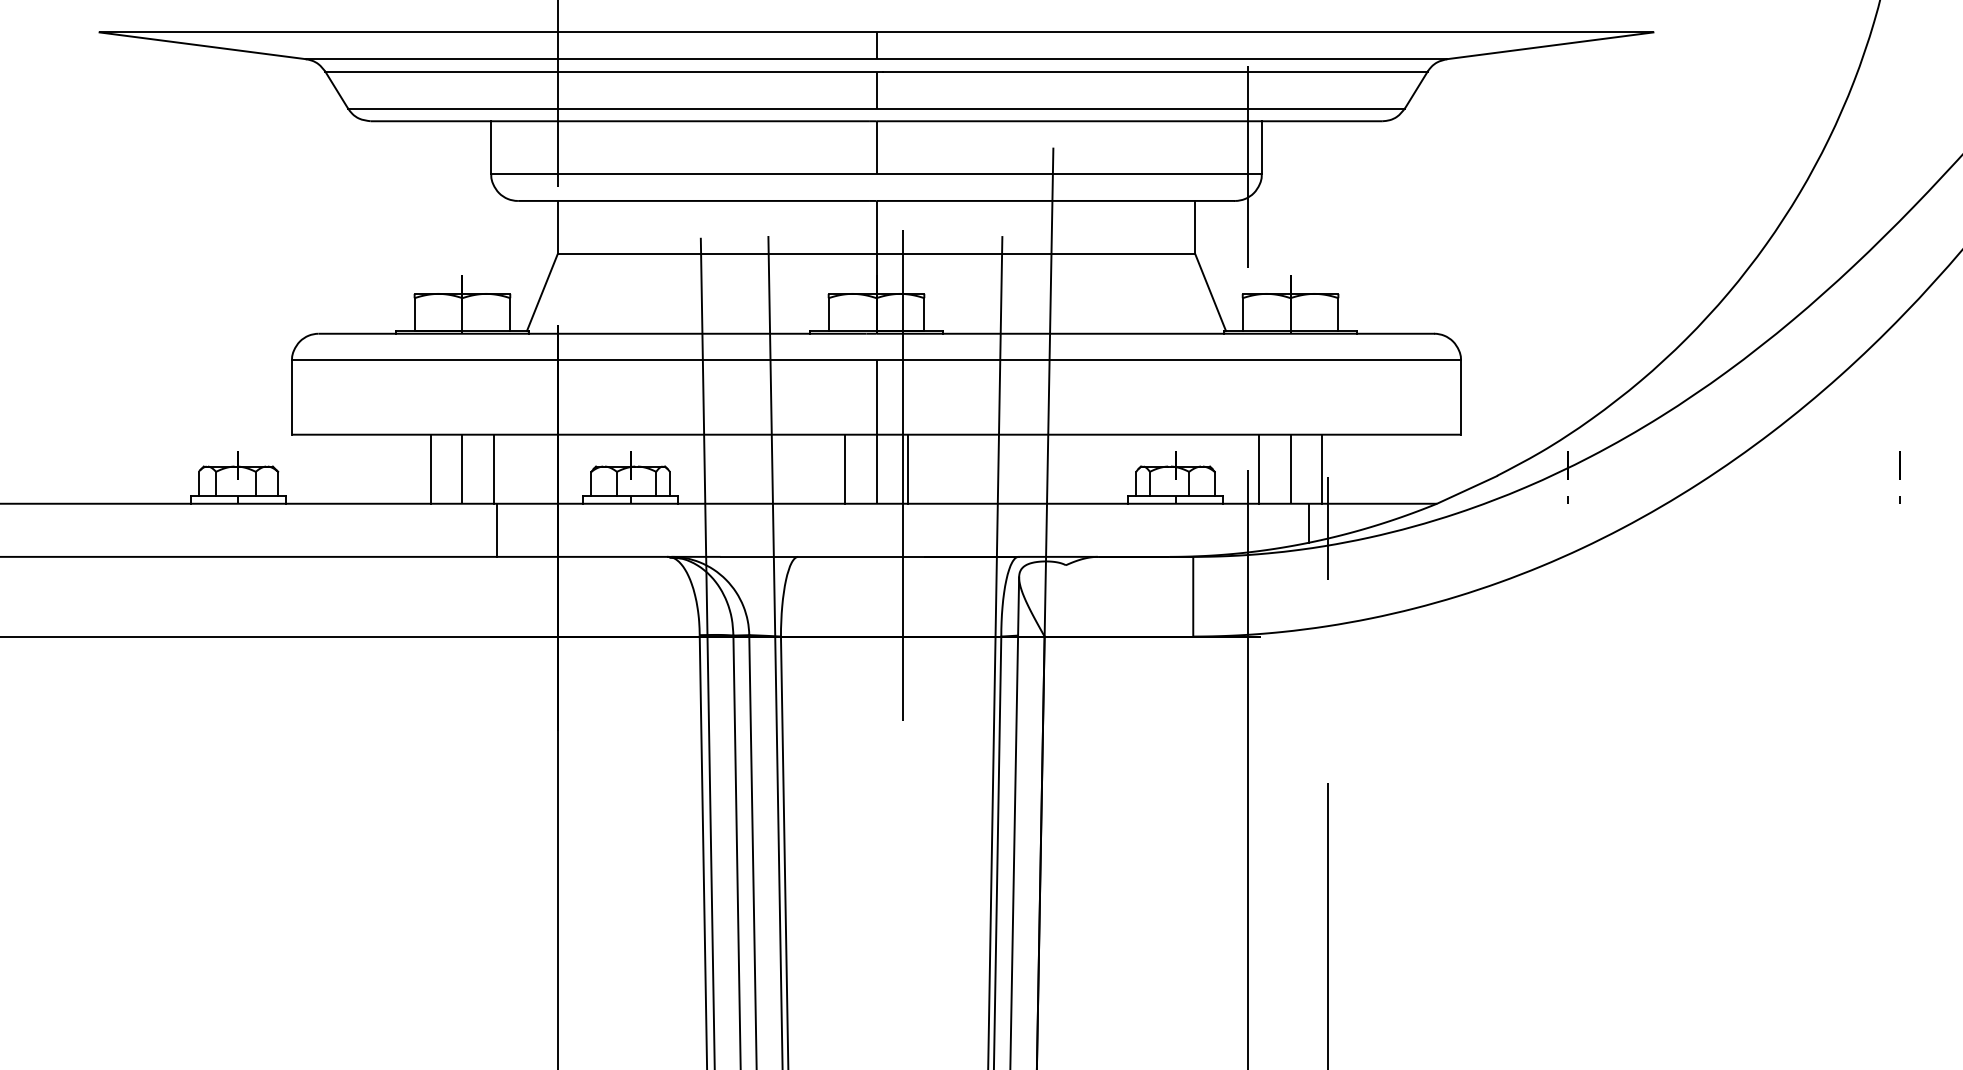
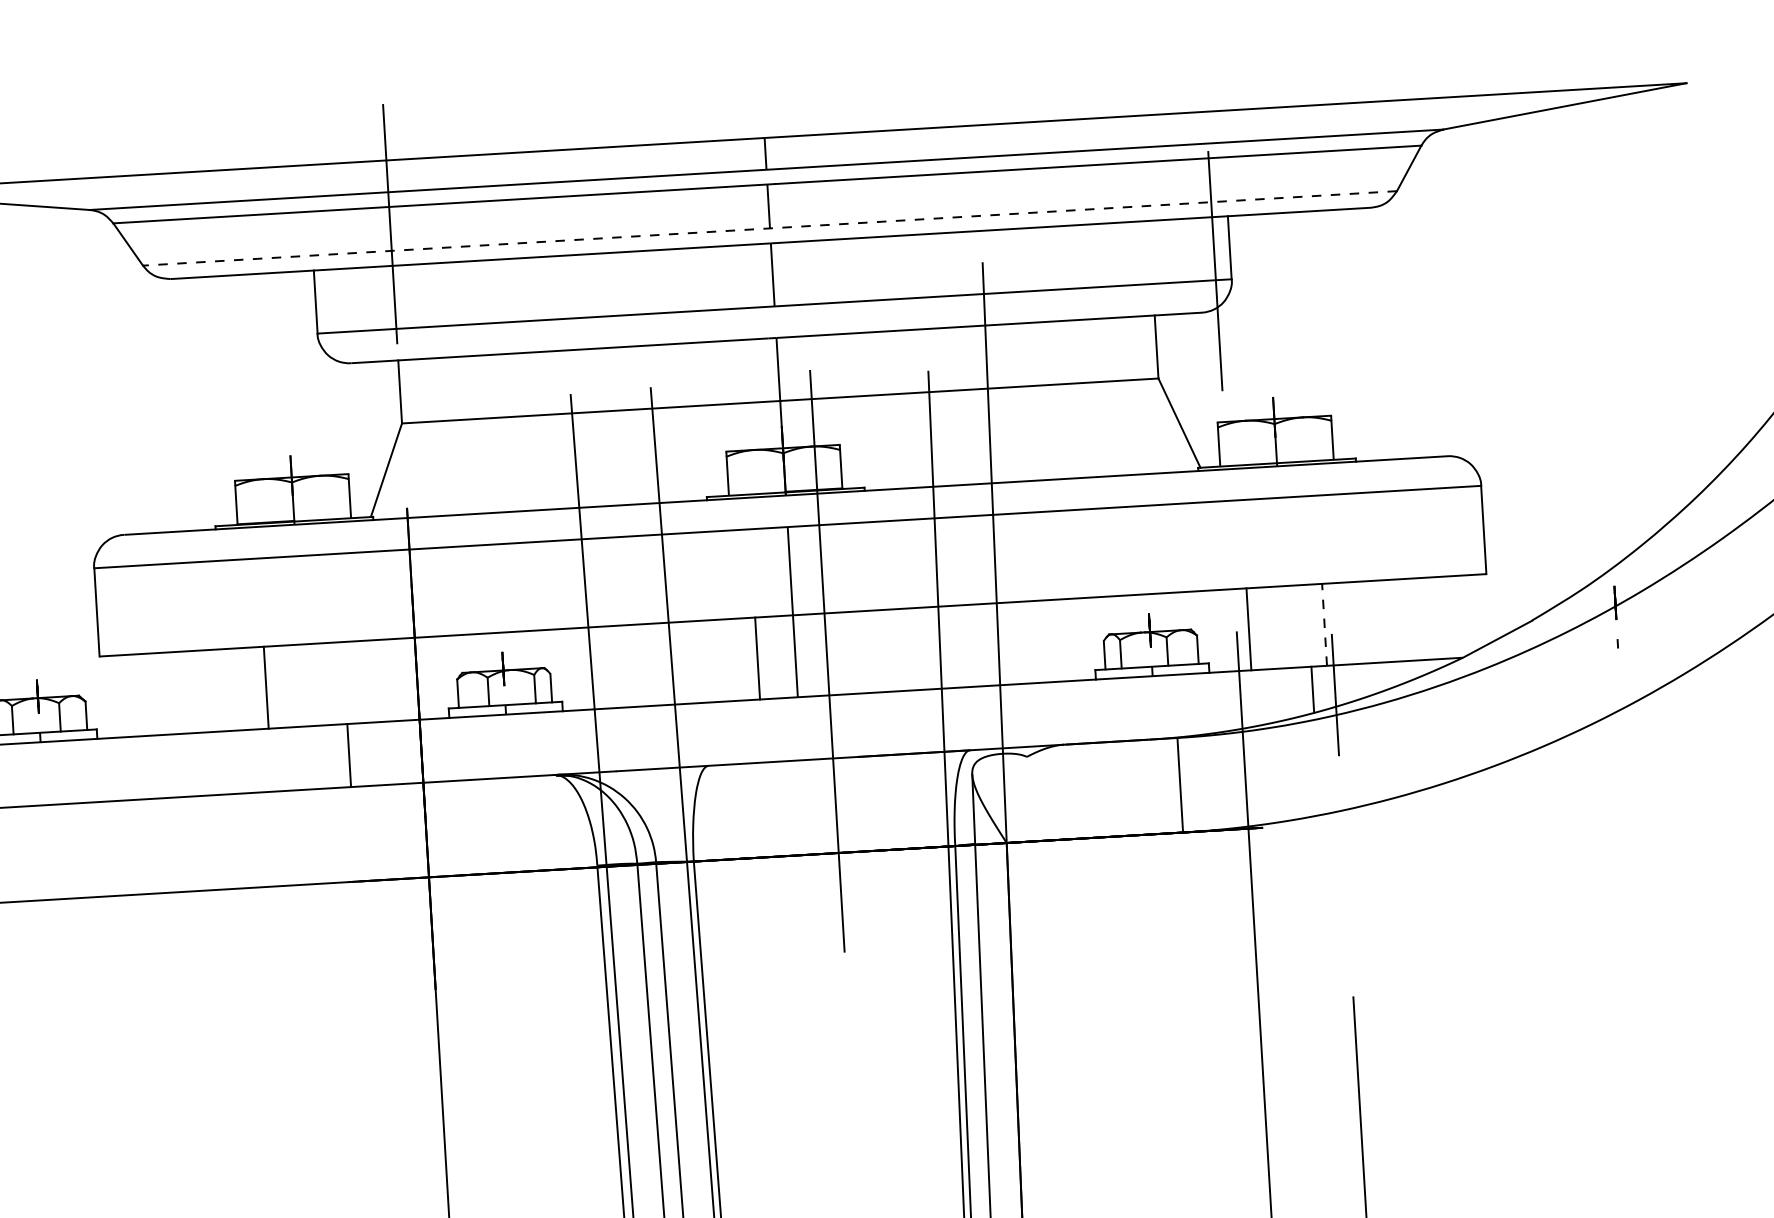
line: (876, 108) -> (769, 228), solid -> dashed
line: (462, 468) -> (304, 684), removed
line: (494, 468) -> (342, 682), removed
line: (908, 468) -> (833, 653), removed
line: (1290, 468) -> (1286, 626), removed
line: (1322, 469) -> (1324, 625), solid -> dashed

